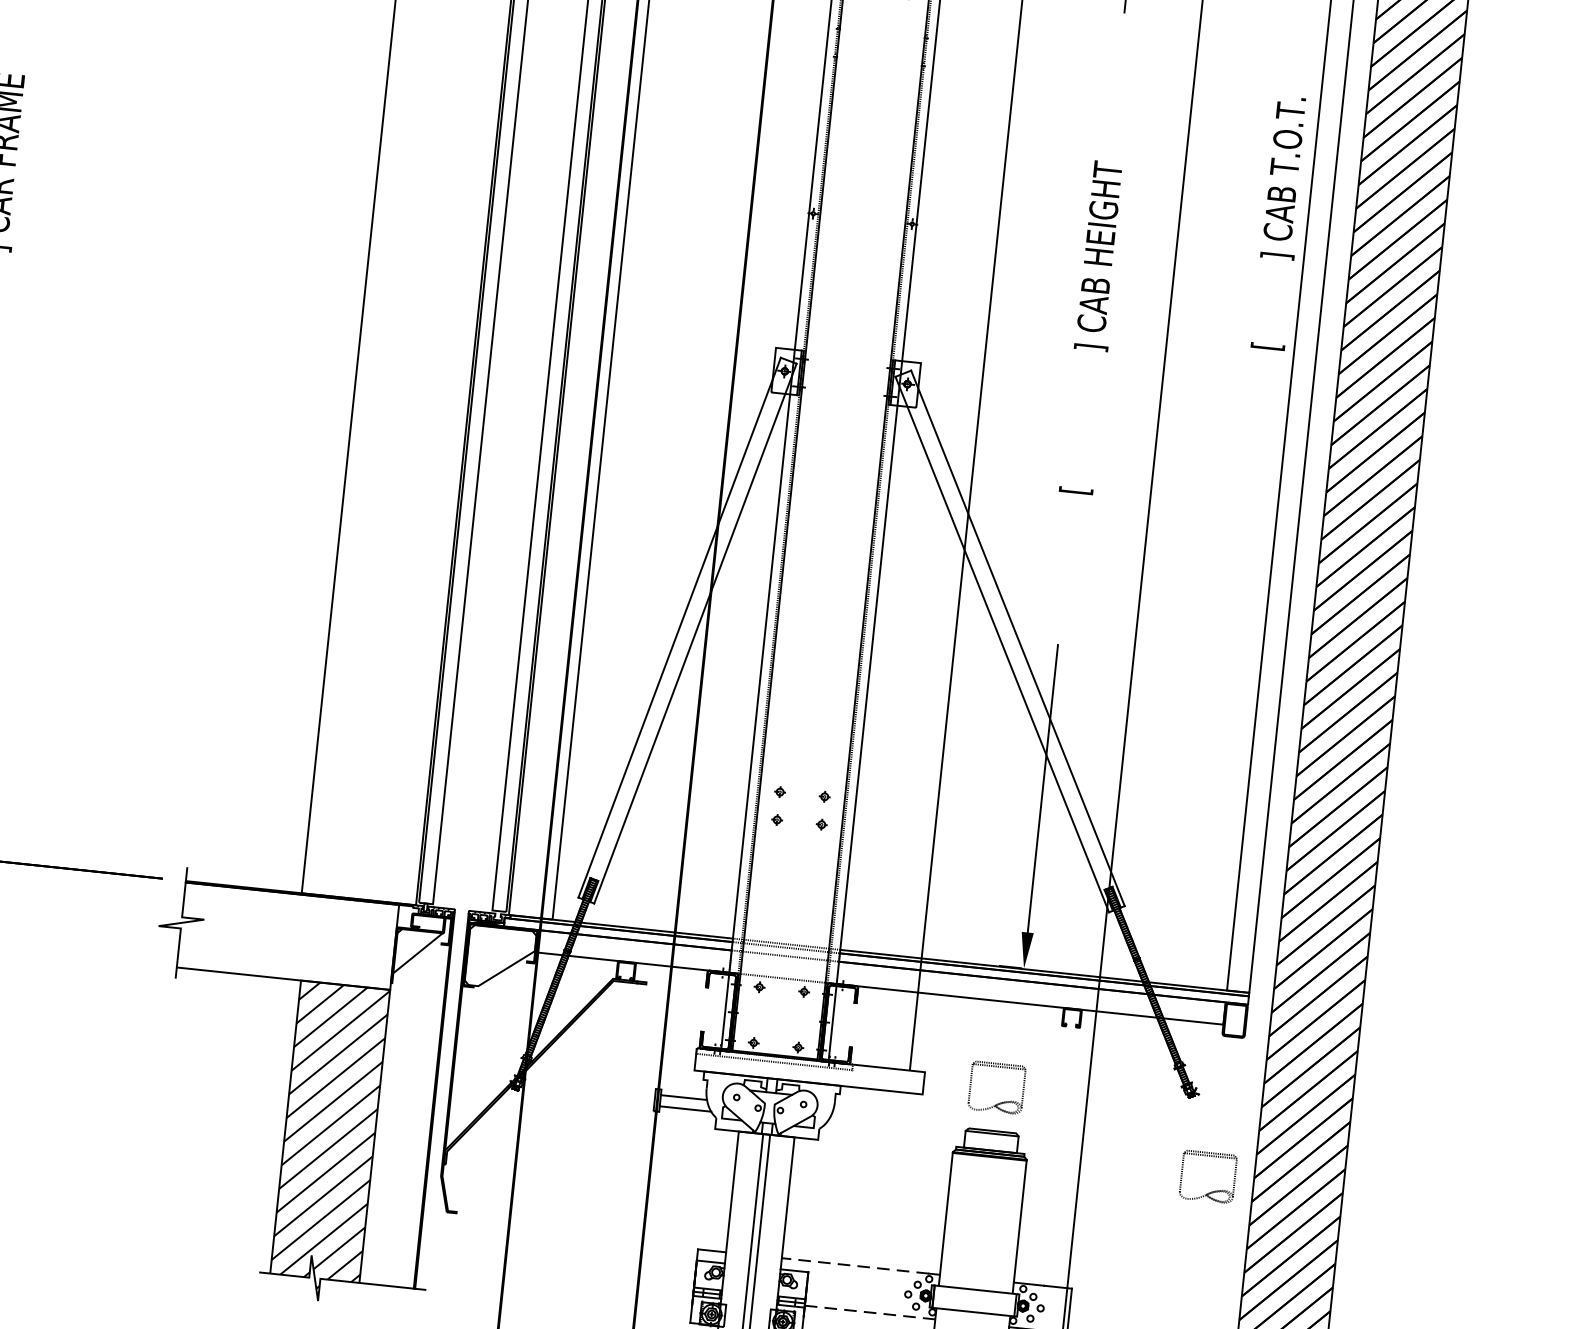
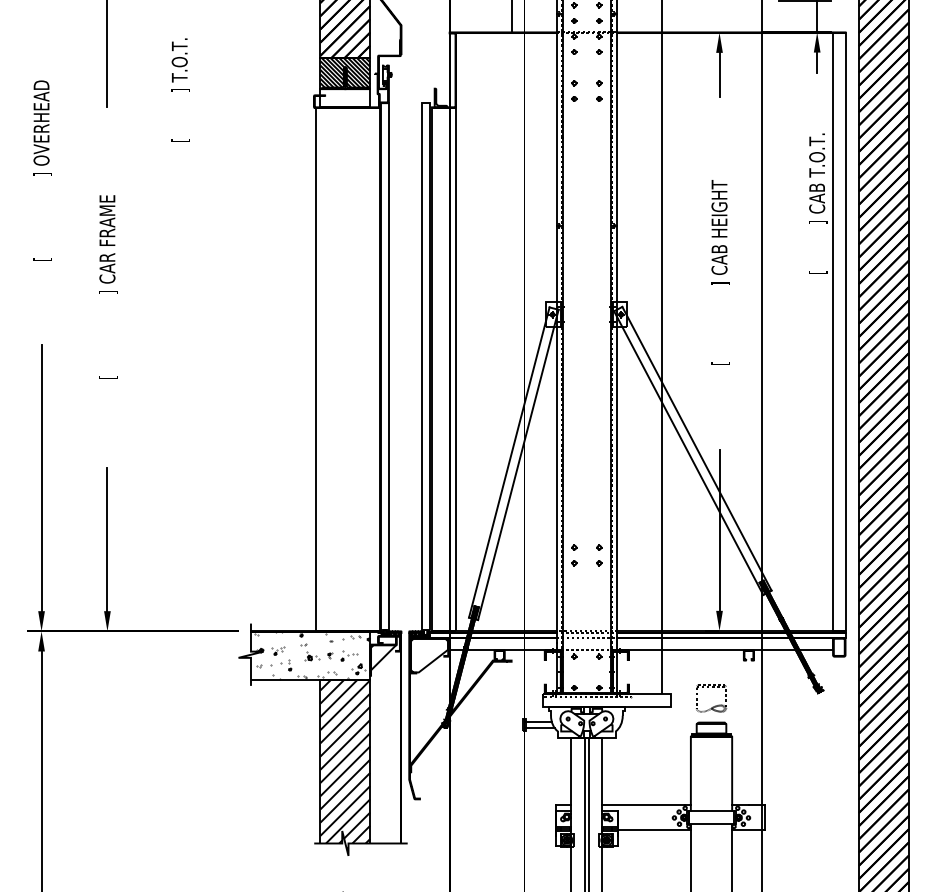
hatch: (291, 935) -> (312, 655), added
part: (1214, 1190) -> (837, 742), removed
line: (855, 1266) -> (643, 805), dashed -> solid
line: (870, 1313) -> (654, 830), dashed -> solid

